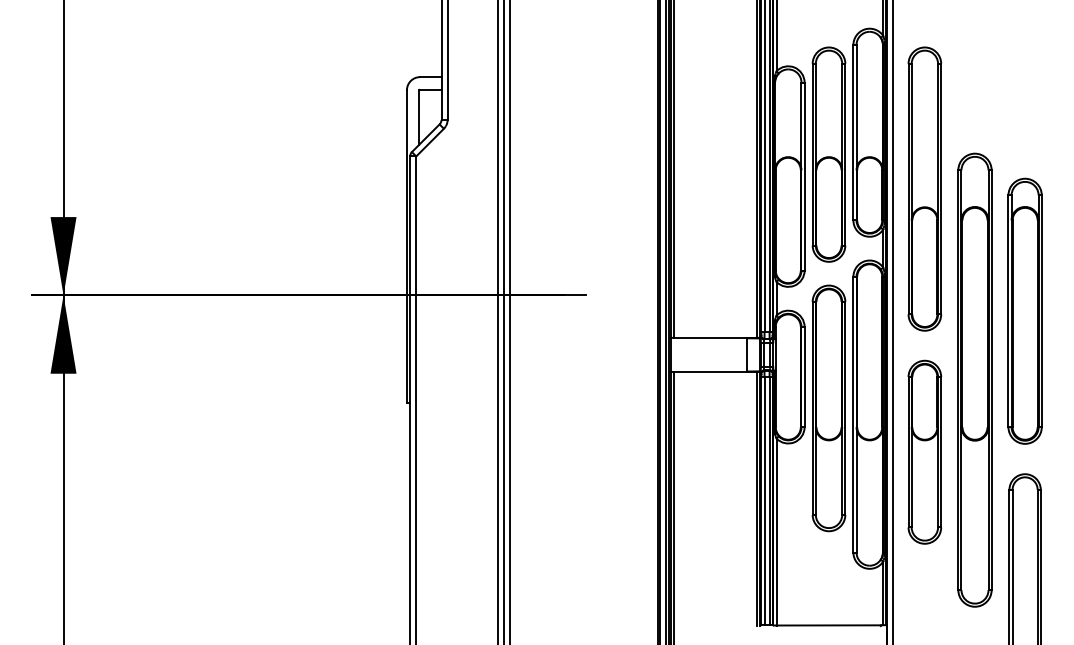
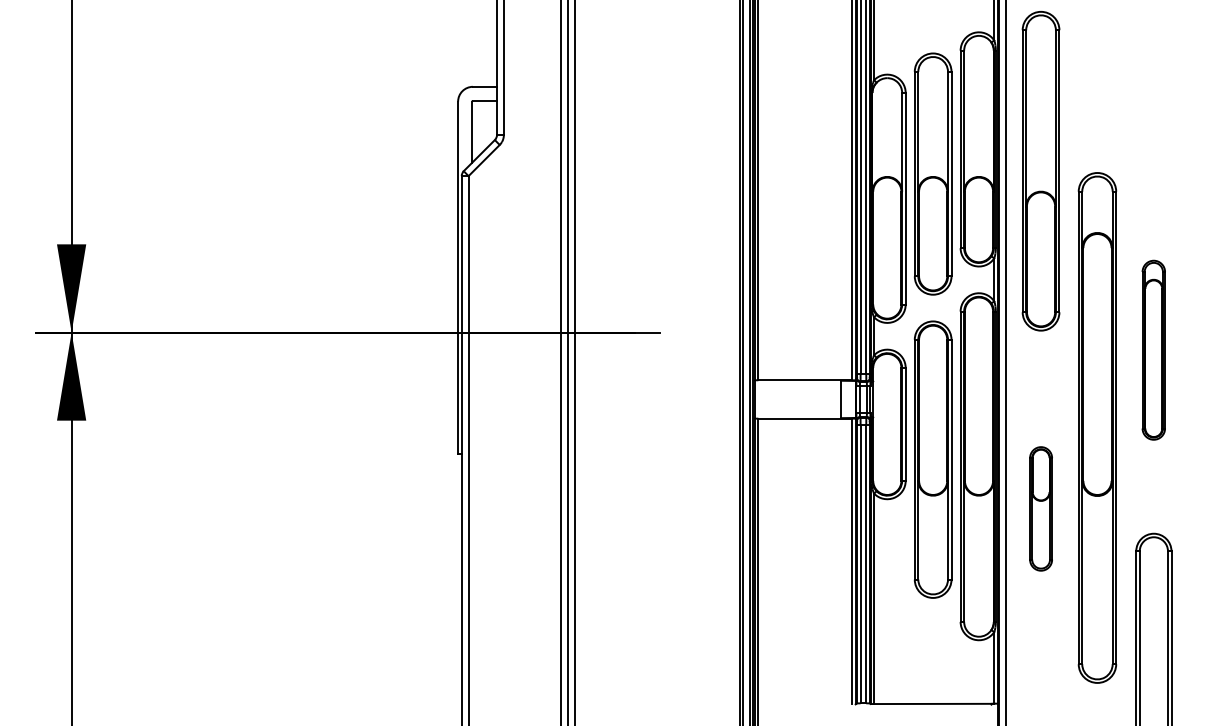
part: (924, 188) -> (1040, 170), moved
part: (1024, 310) -> (1153, 349), size x0.6
part: (924, 451) -> (1040, 508), size x0.6

